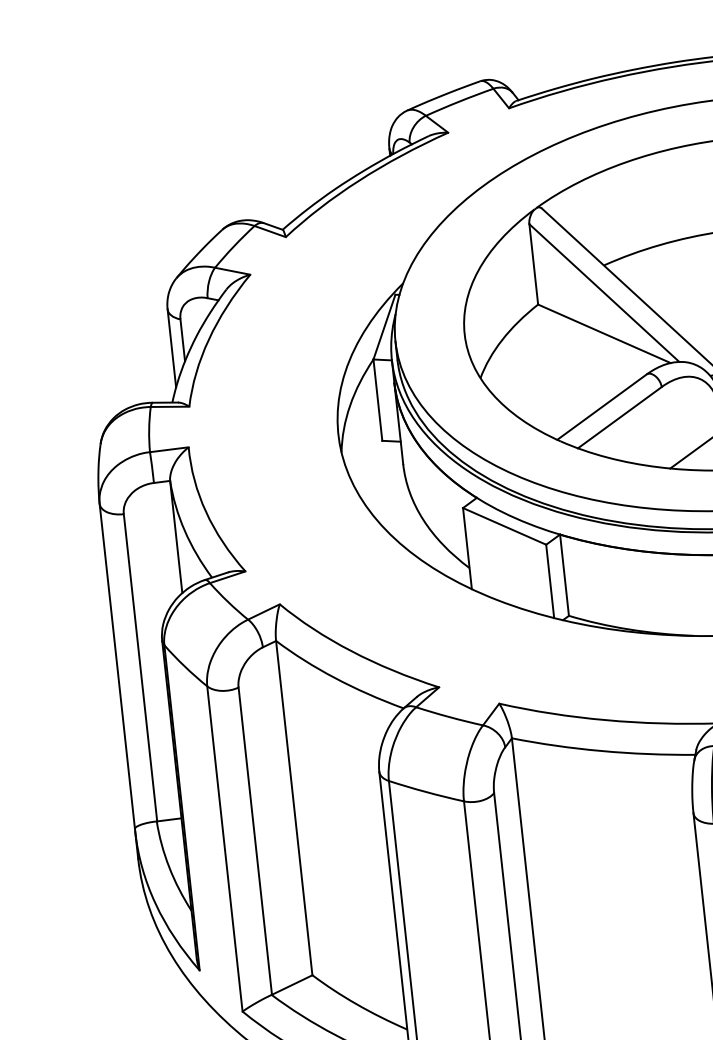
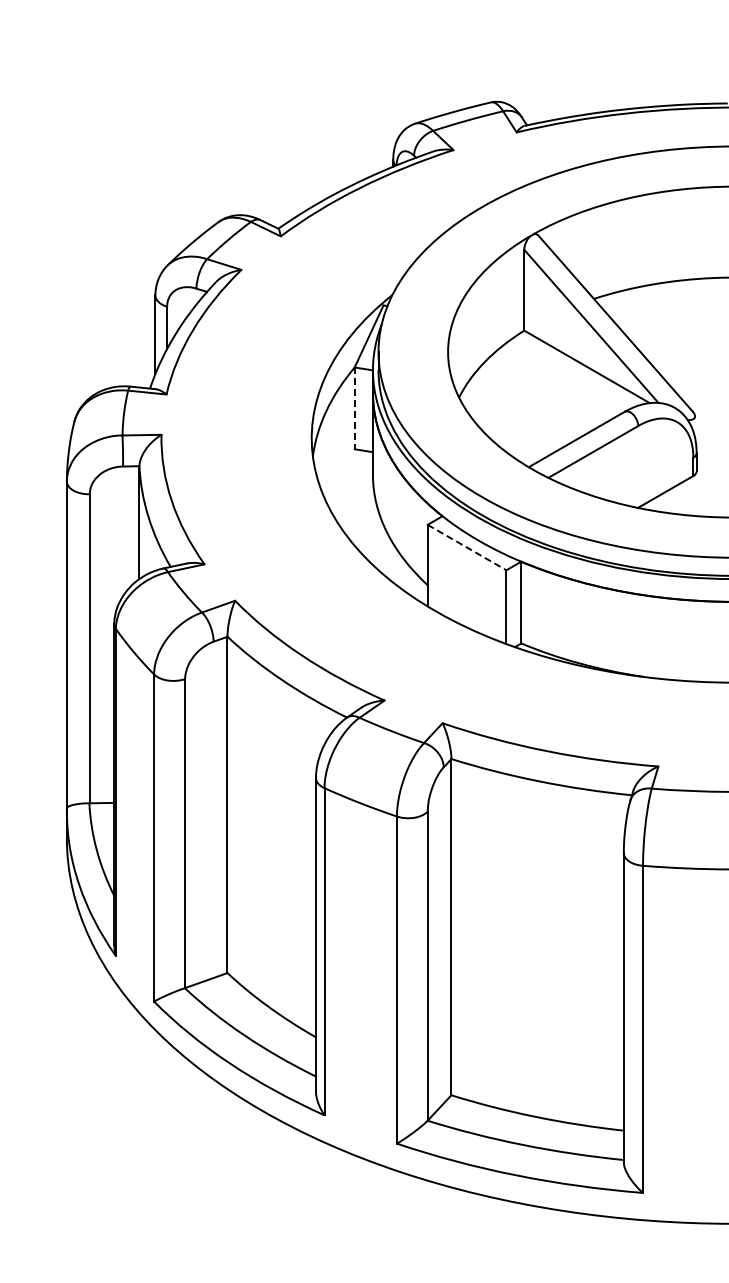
line: (377, 400) -> (354, 408), solid -> dashed
line: (505, 526) -> (467, 547), solid -> dashed

